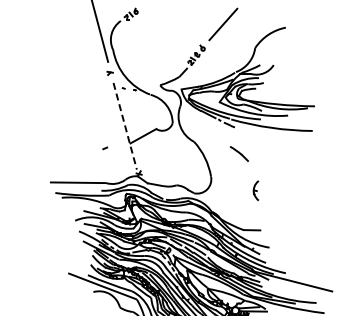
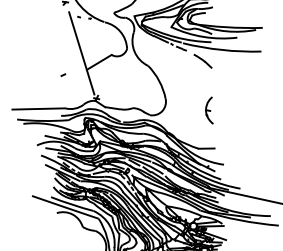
line: (125, 126) -> (82, 53), dashed -> solid
part: (238, 153) -> (202, 60), moved
part: (255, 190) -> (208, 110), size x1.43

